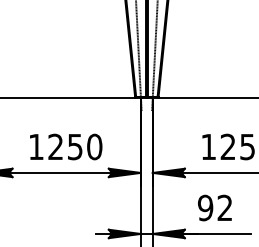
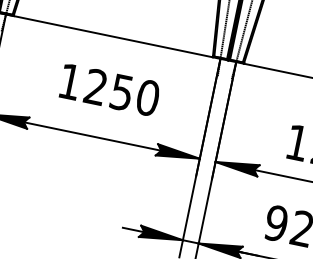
text: (66, 146) -> (110, 89), moved

